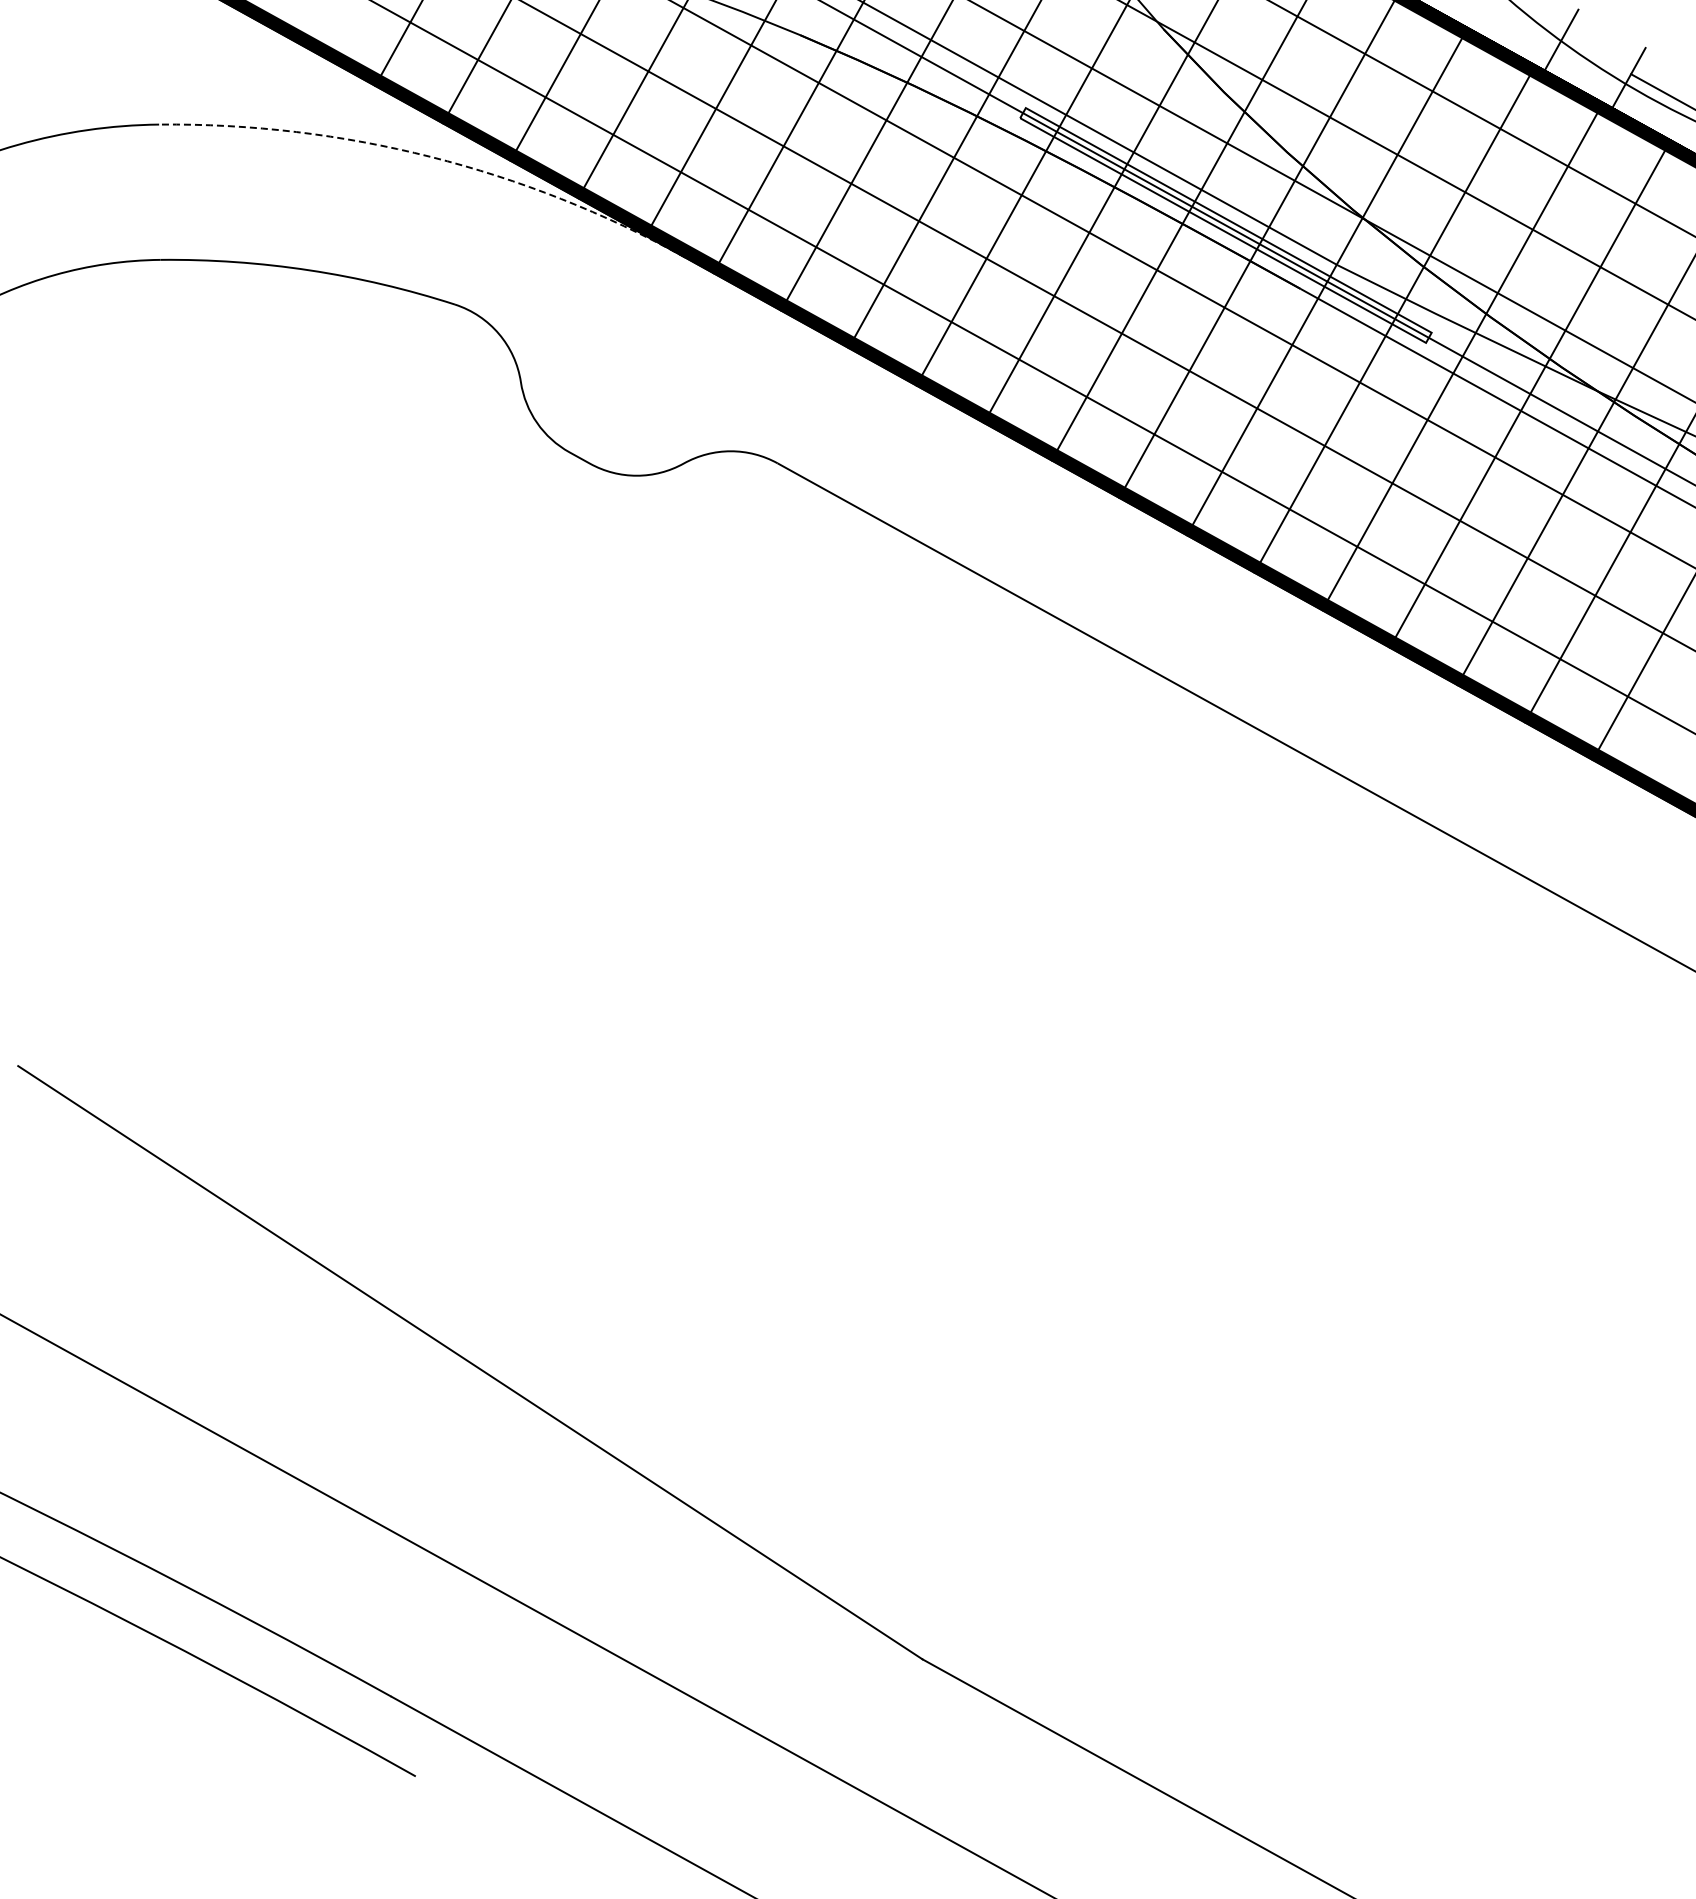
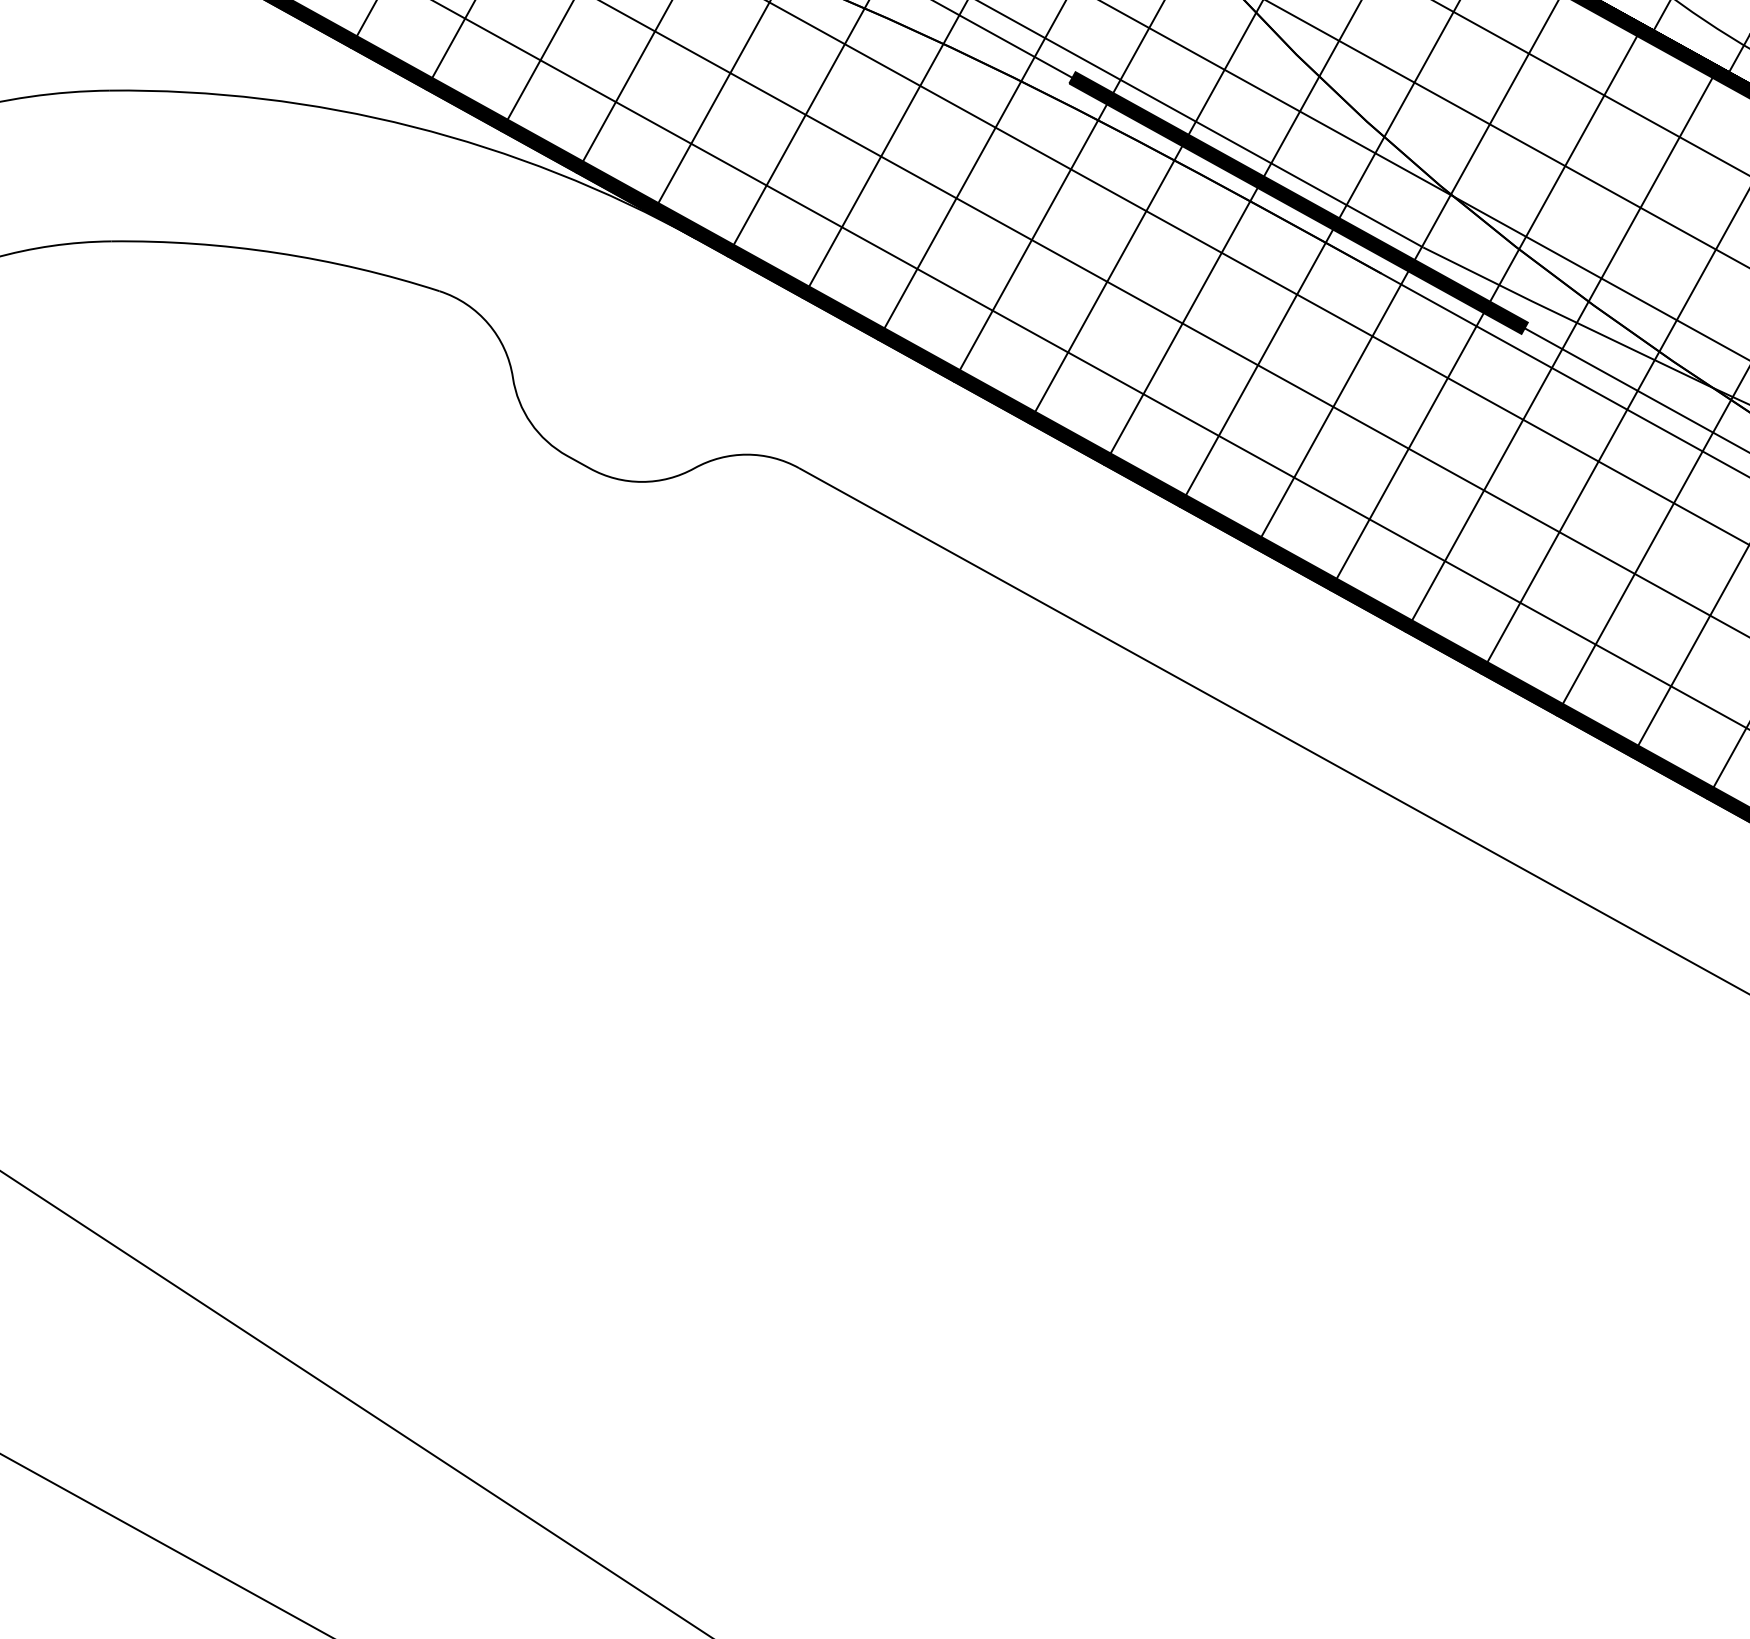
arc: (430, 156) -> (412, 126), dashed -> solid
fill: (1225, 225) -> (1298, 203), added

